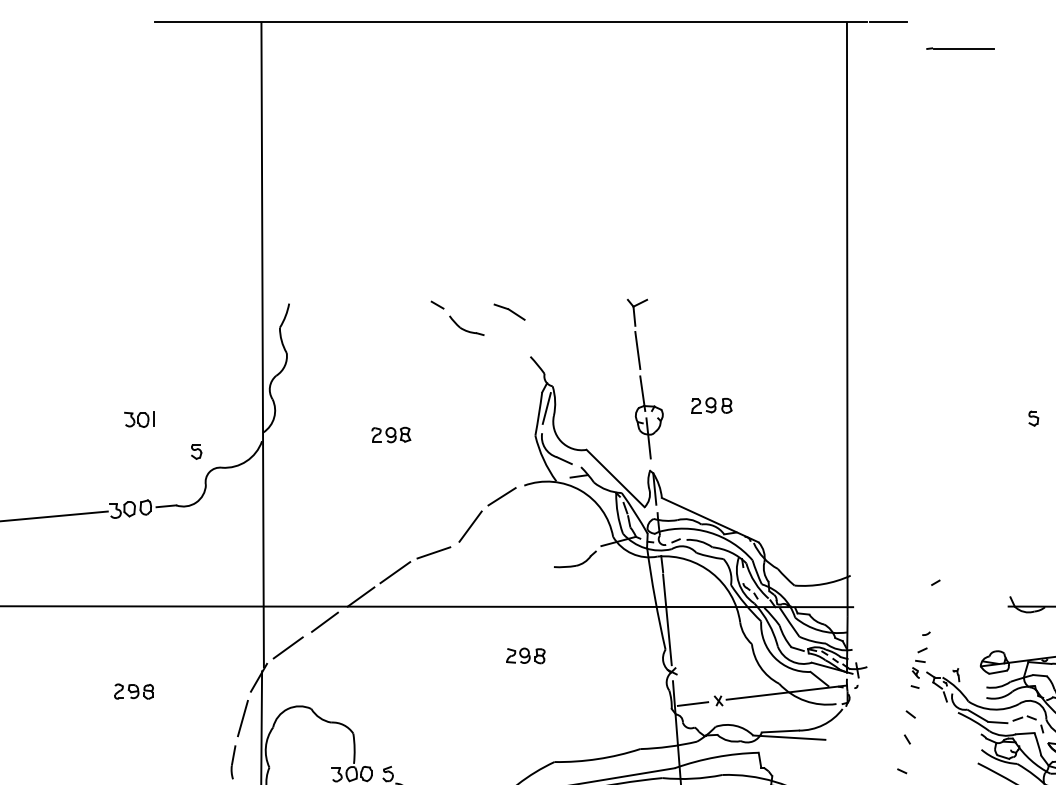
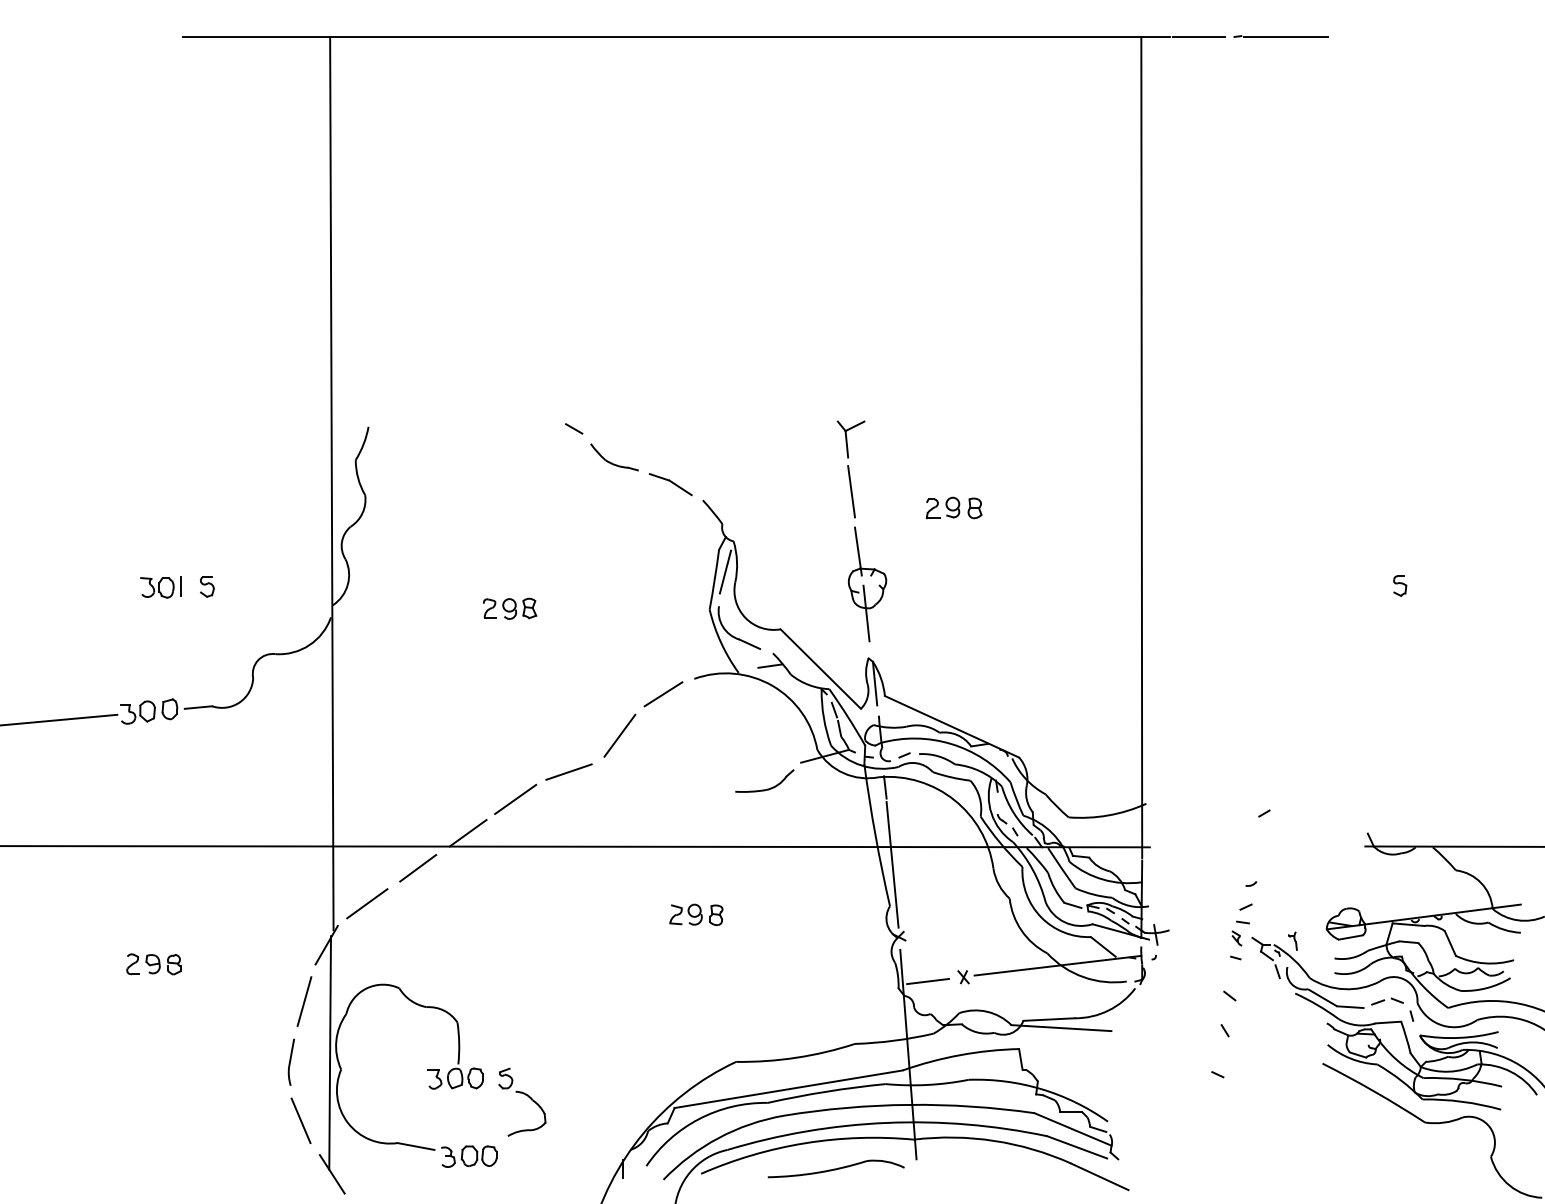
line: (960, 48) -> (1280, 36), moved
part: (509, 312) -> (670, 484), moved
part: (711, 405) -> (953, 507), moved
part: (196, 451) -> (207, 586), moved

